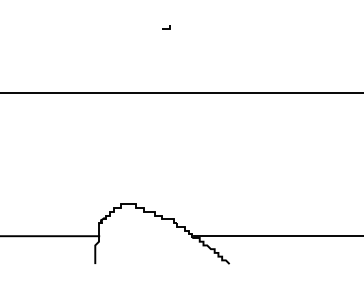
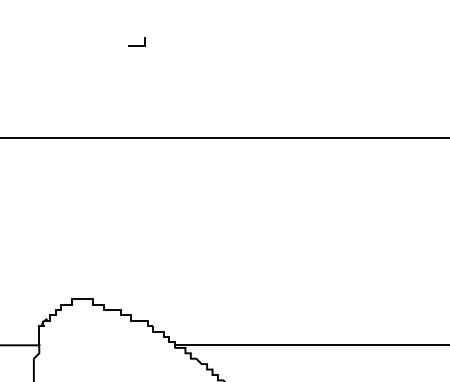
part: (166, 27) -> (137, 42), size x1.6

